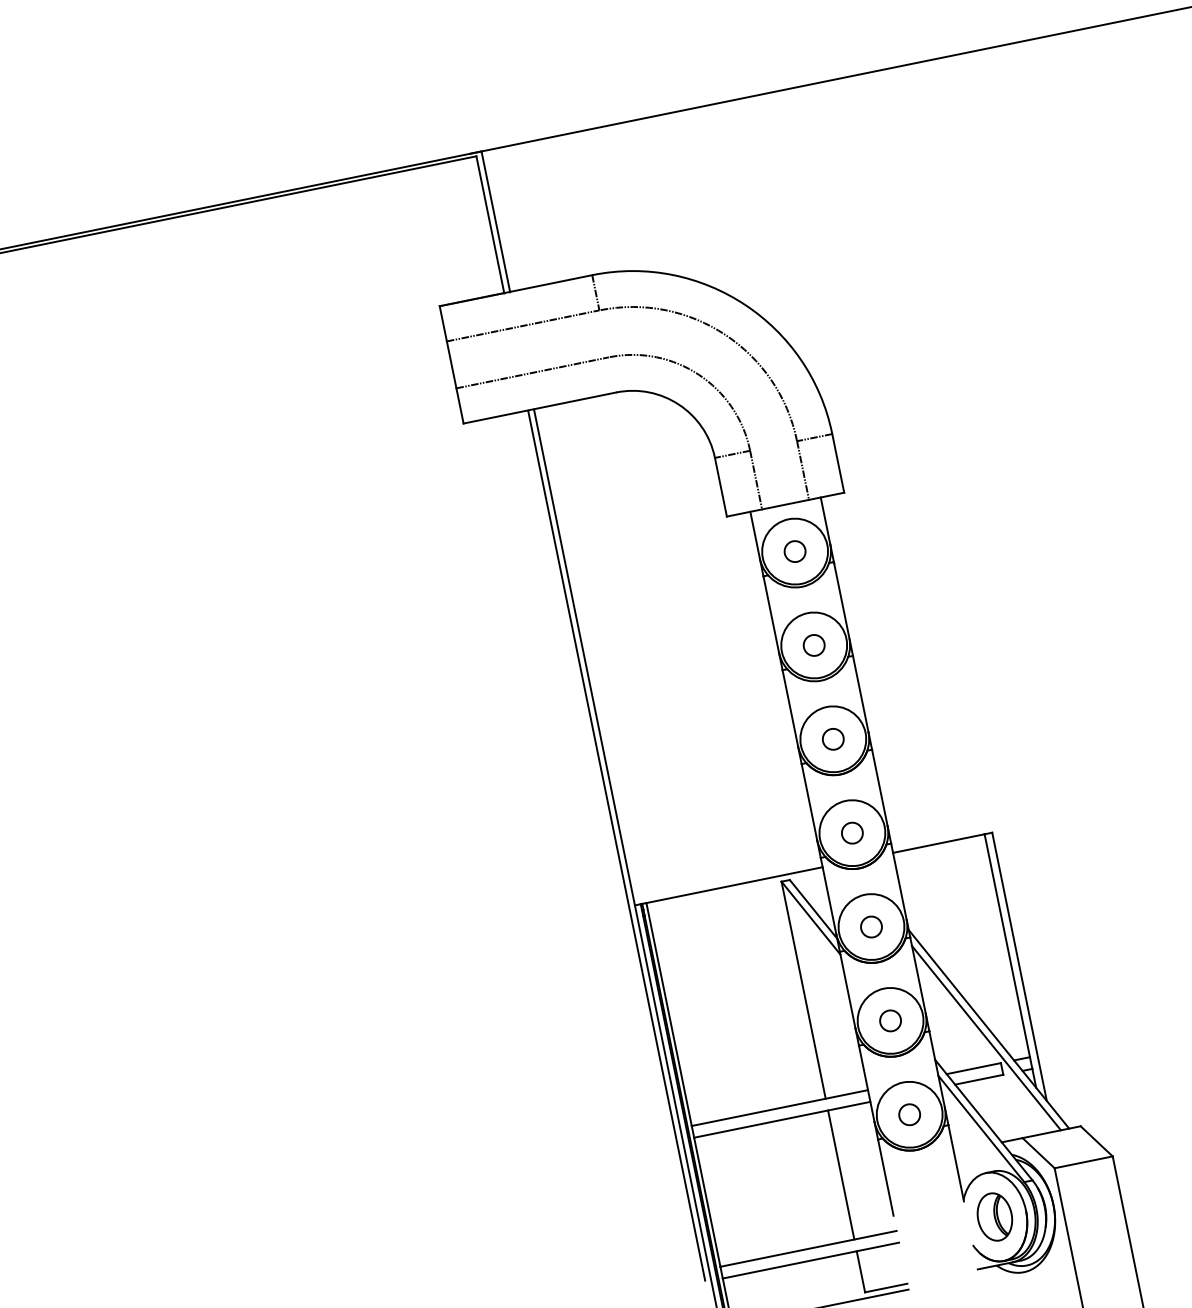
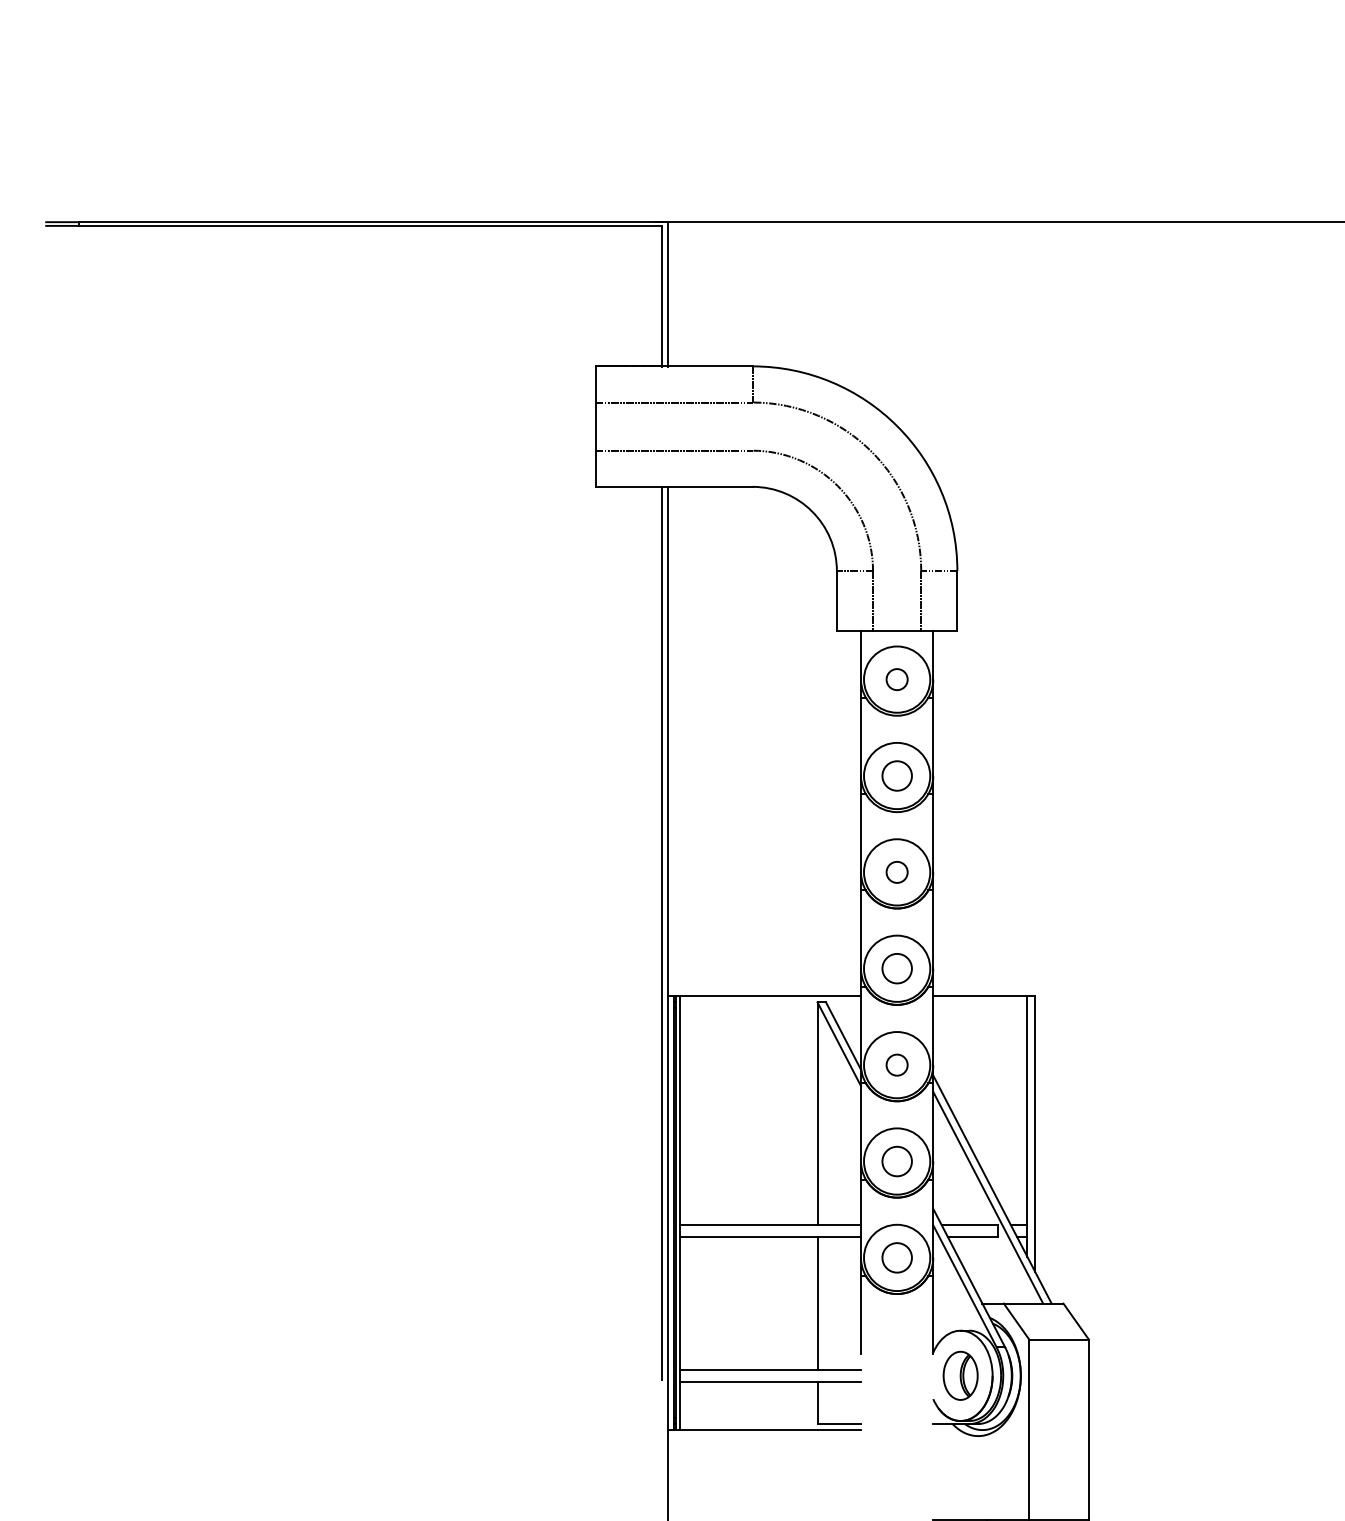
circle: (813, 645) -> (896, 775), size x1.4
circle: (851, 833) -> (896, 968), size x1.4
circle: (889, 1021) -> (896, 1161), size x1.4
circle: (908, 1114) -> (896, 1257), size x1.4

